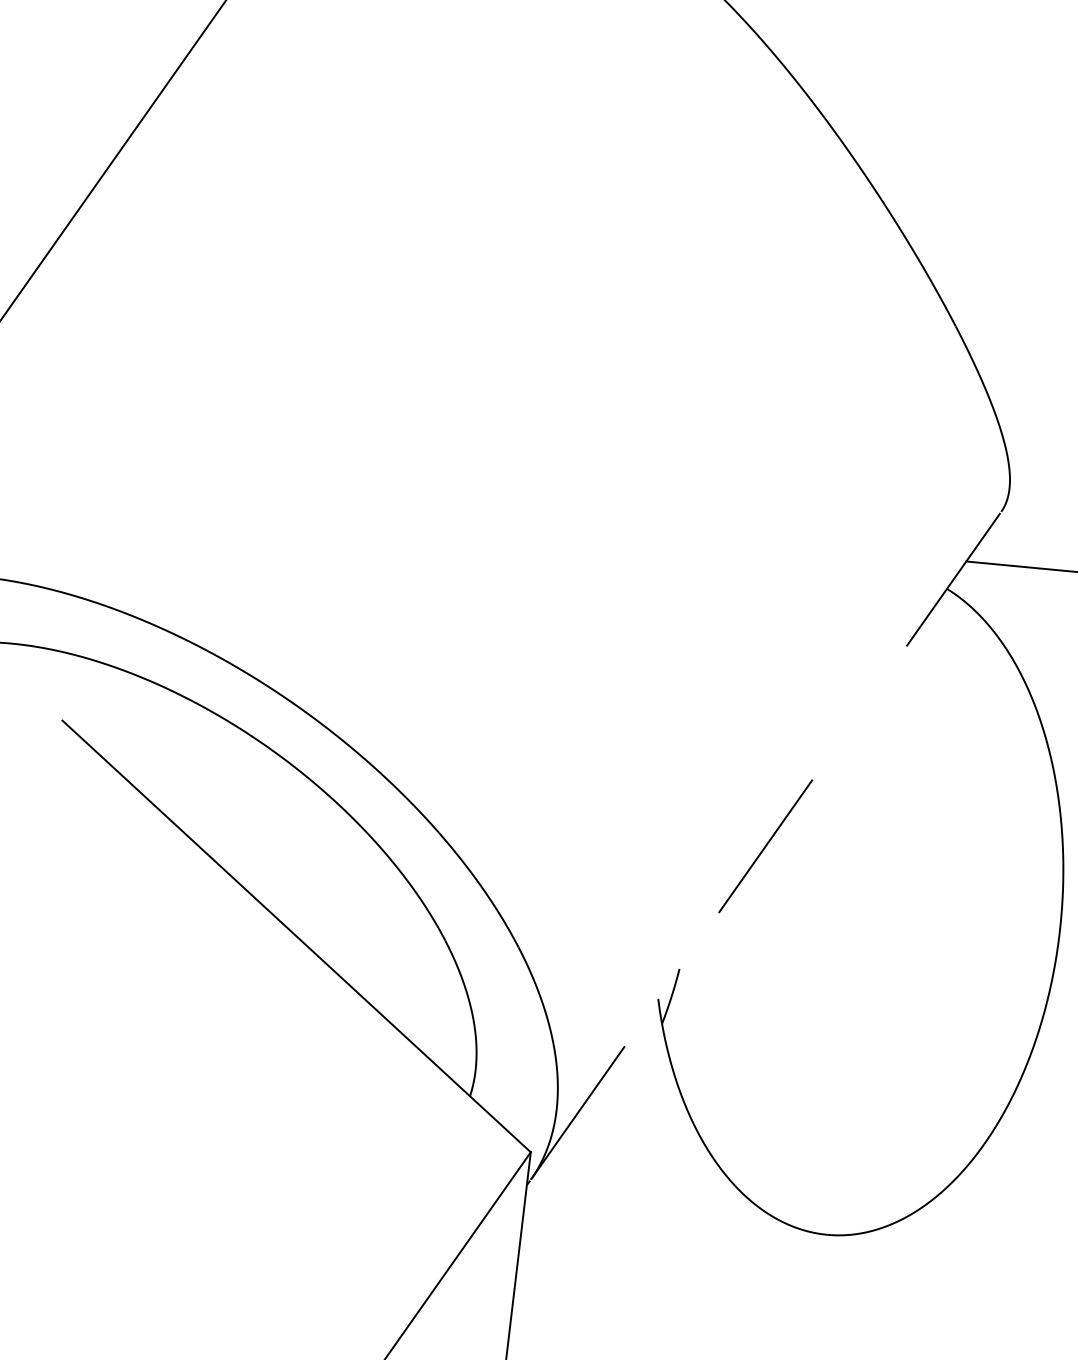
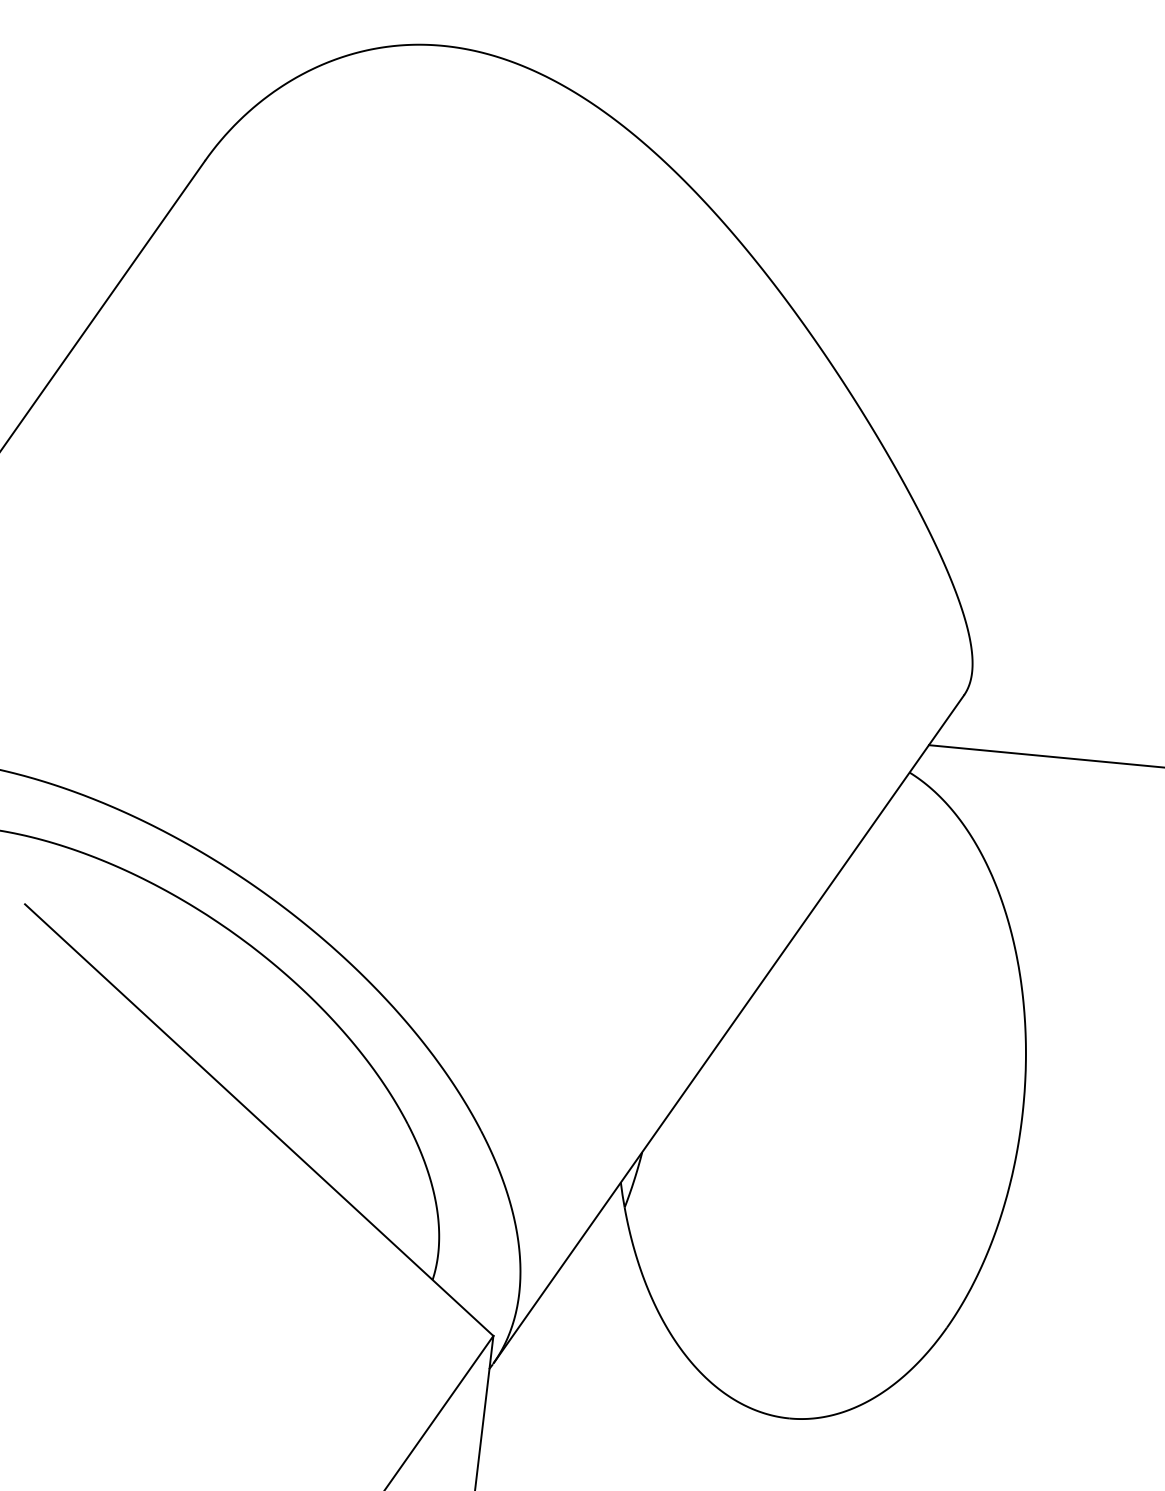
line: (766, 845) -> (729, 1029), dashed -> solid

